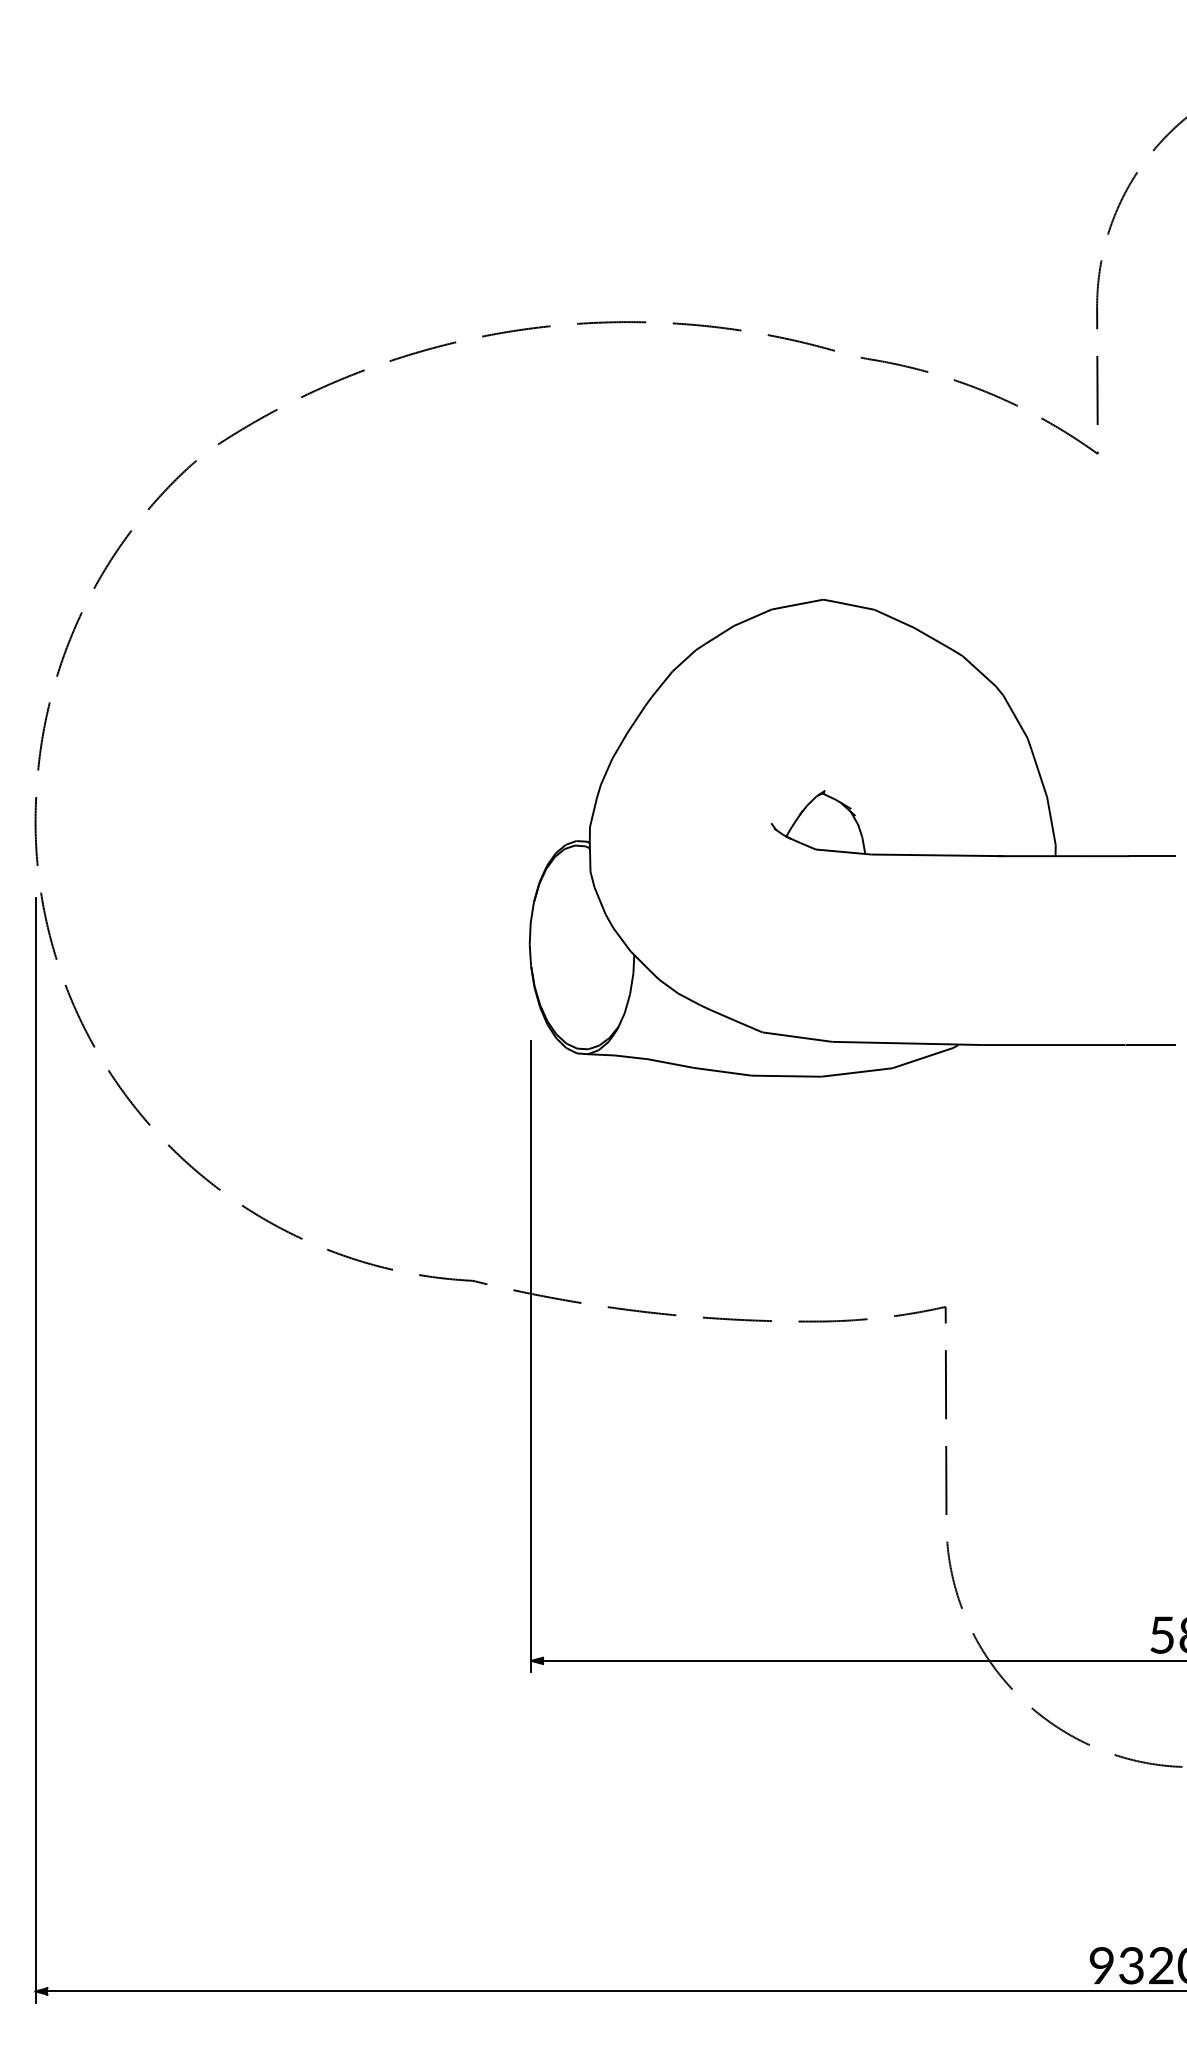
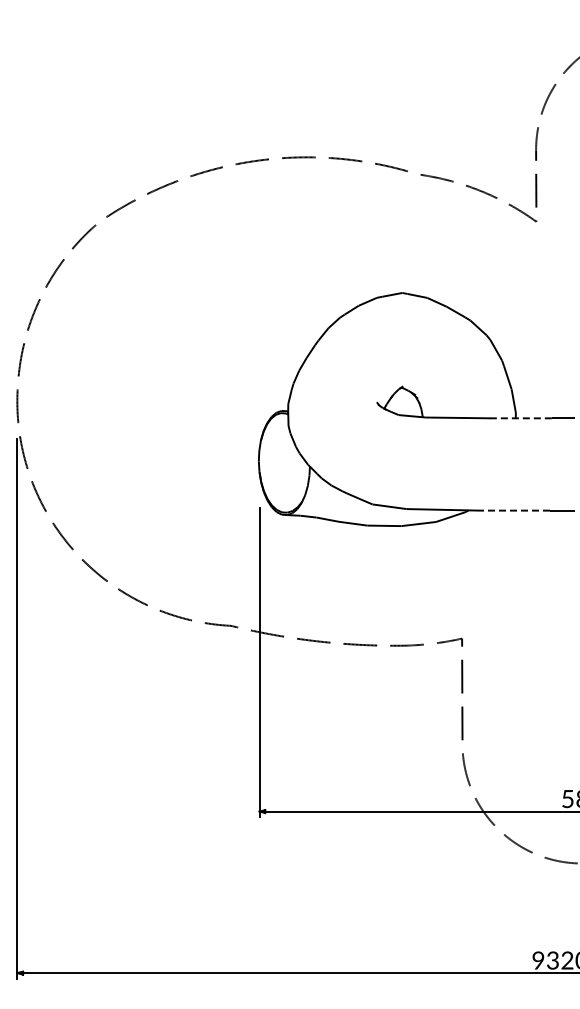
line: (1063, 856) -> (519, 418), solid -> dashed
line: (1052, 1044) -> (514, 510), solid -> dashed

